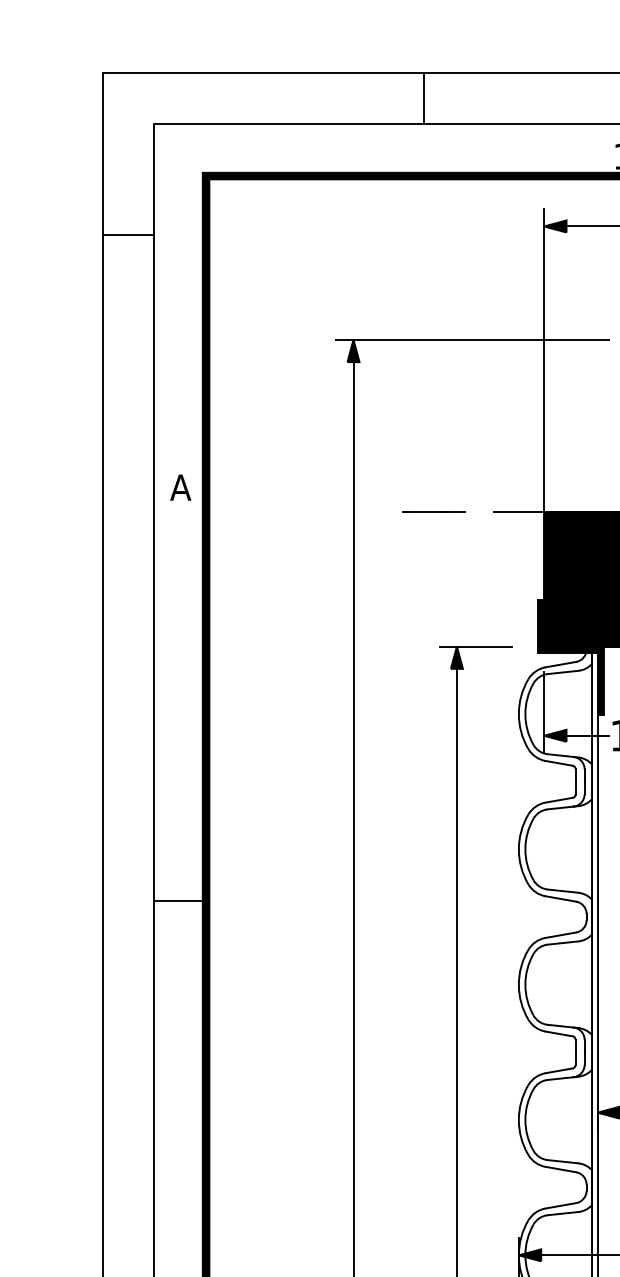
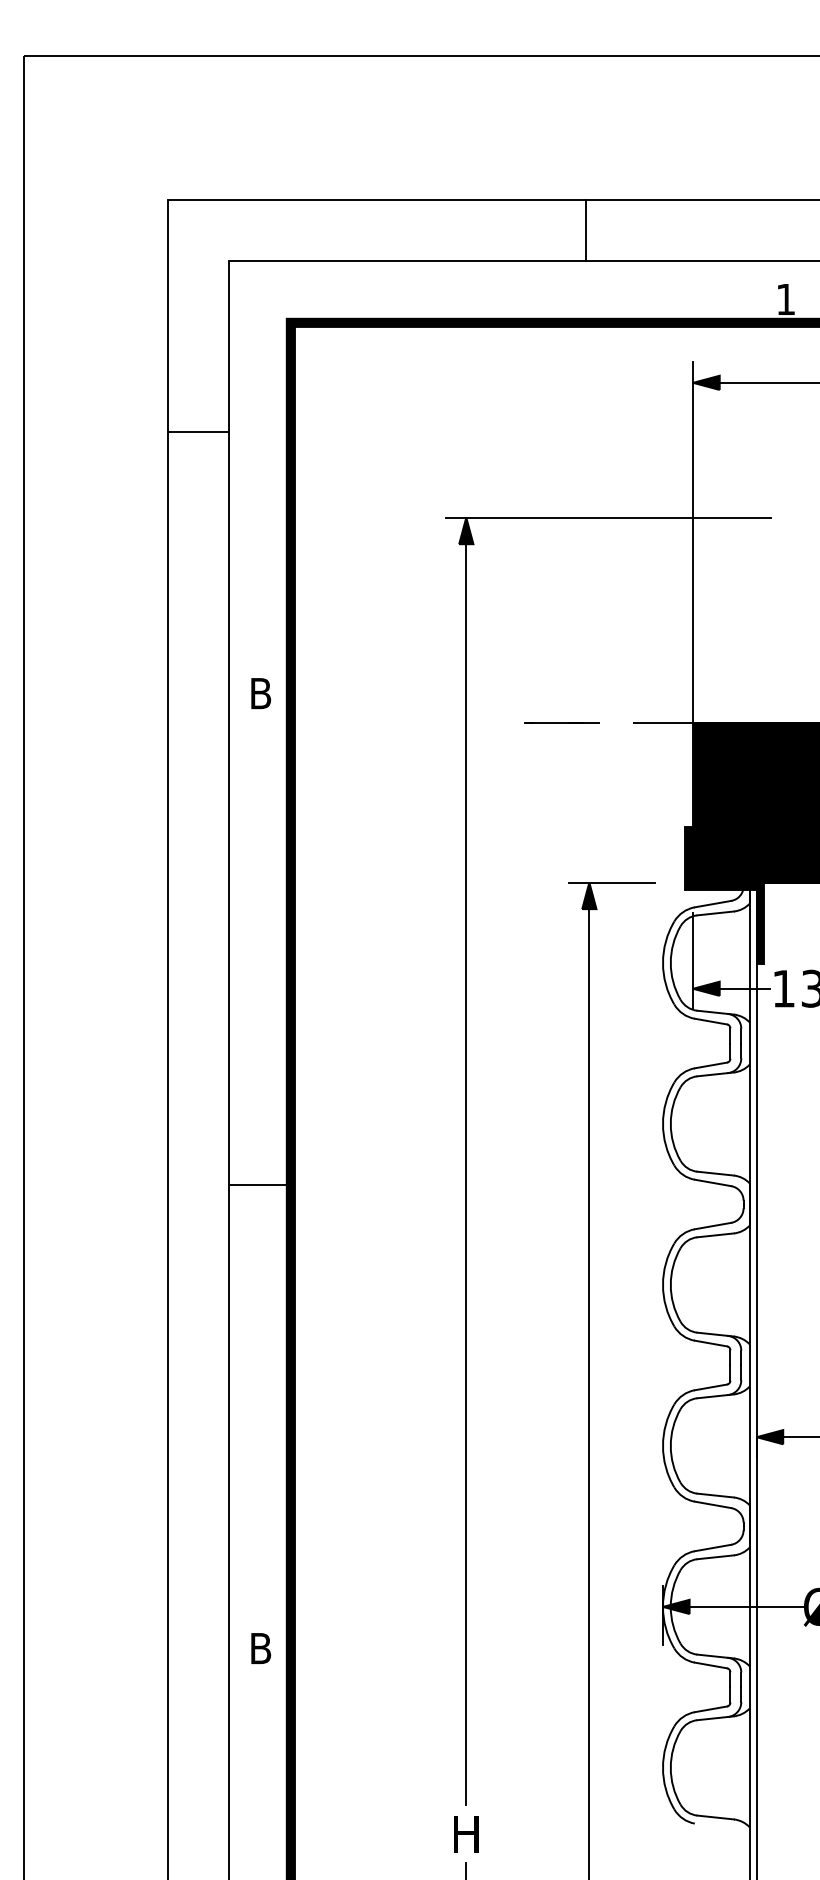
line: (423, 98) -> (585, 230), moved
line: (128, 235) -> (198, 432), moved
text: (180, 487) -> (260, 693), A -> B

